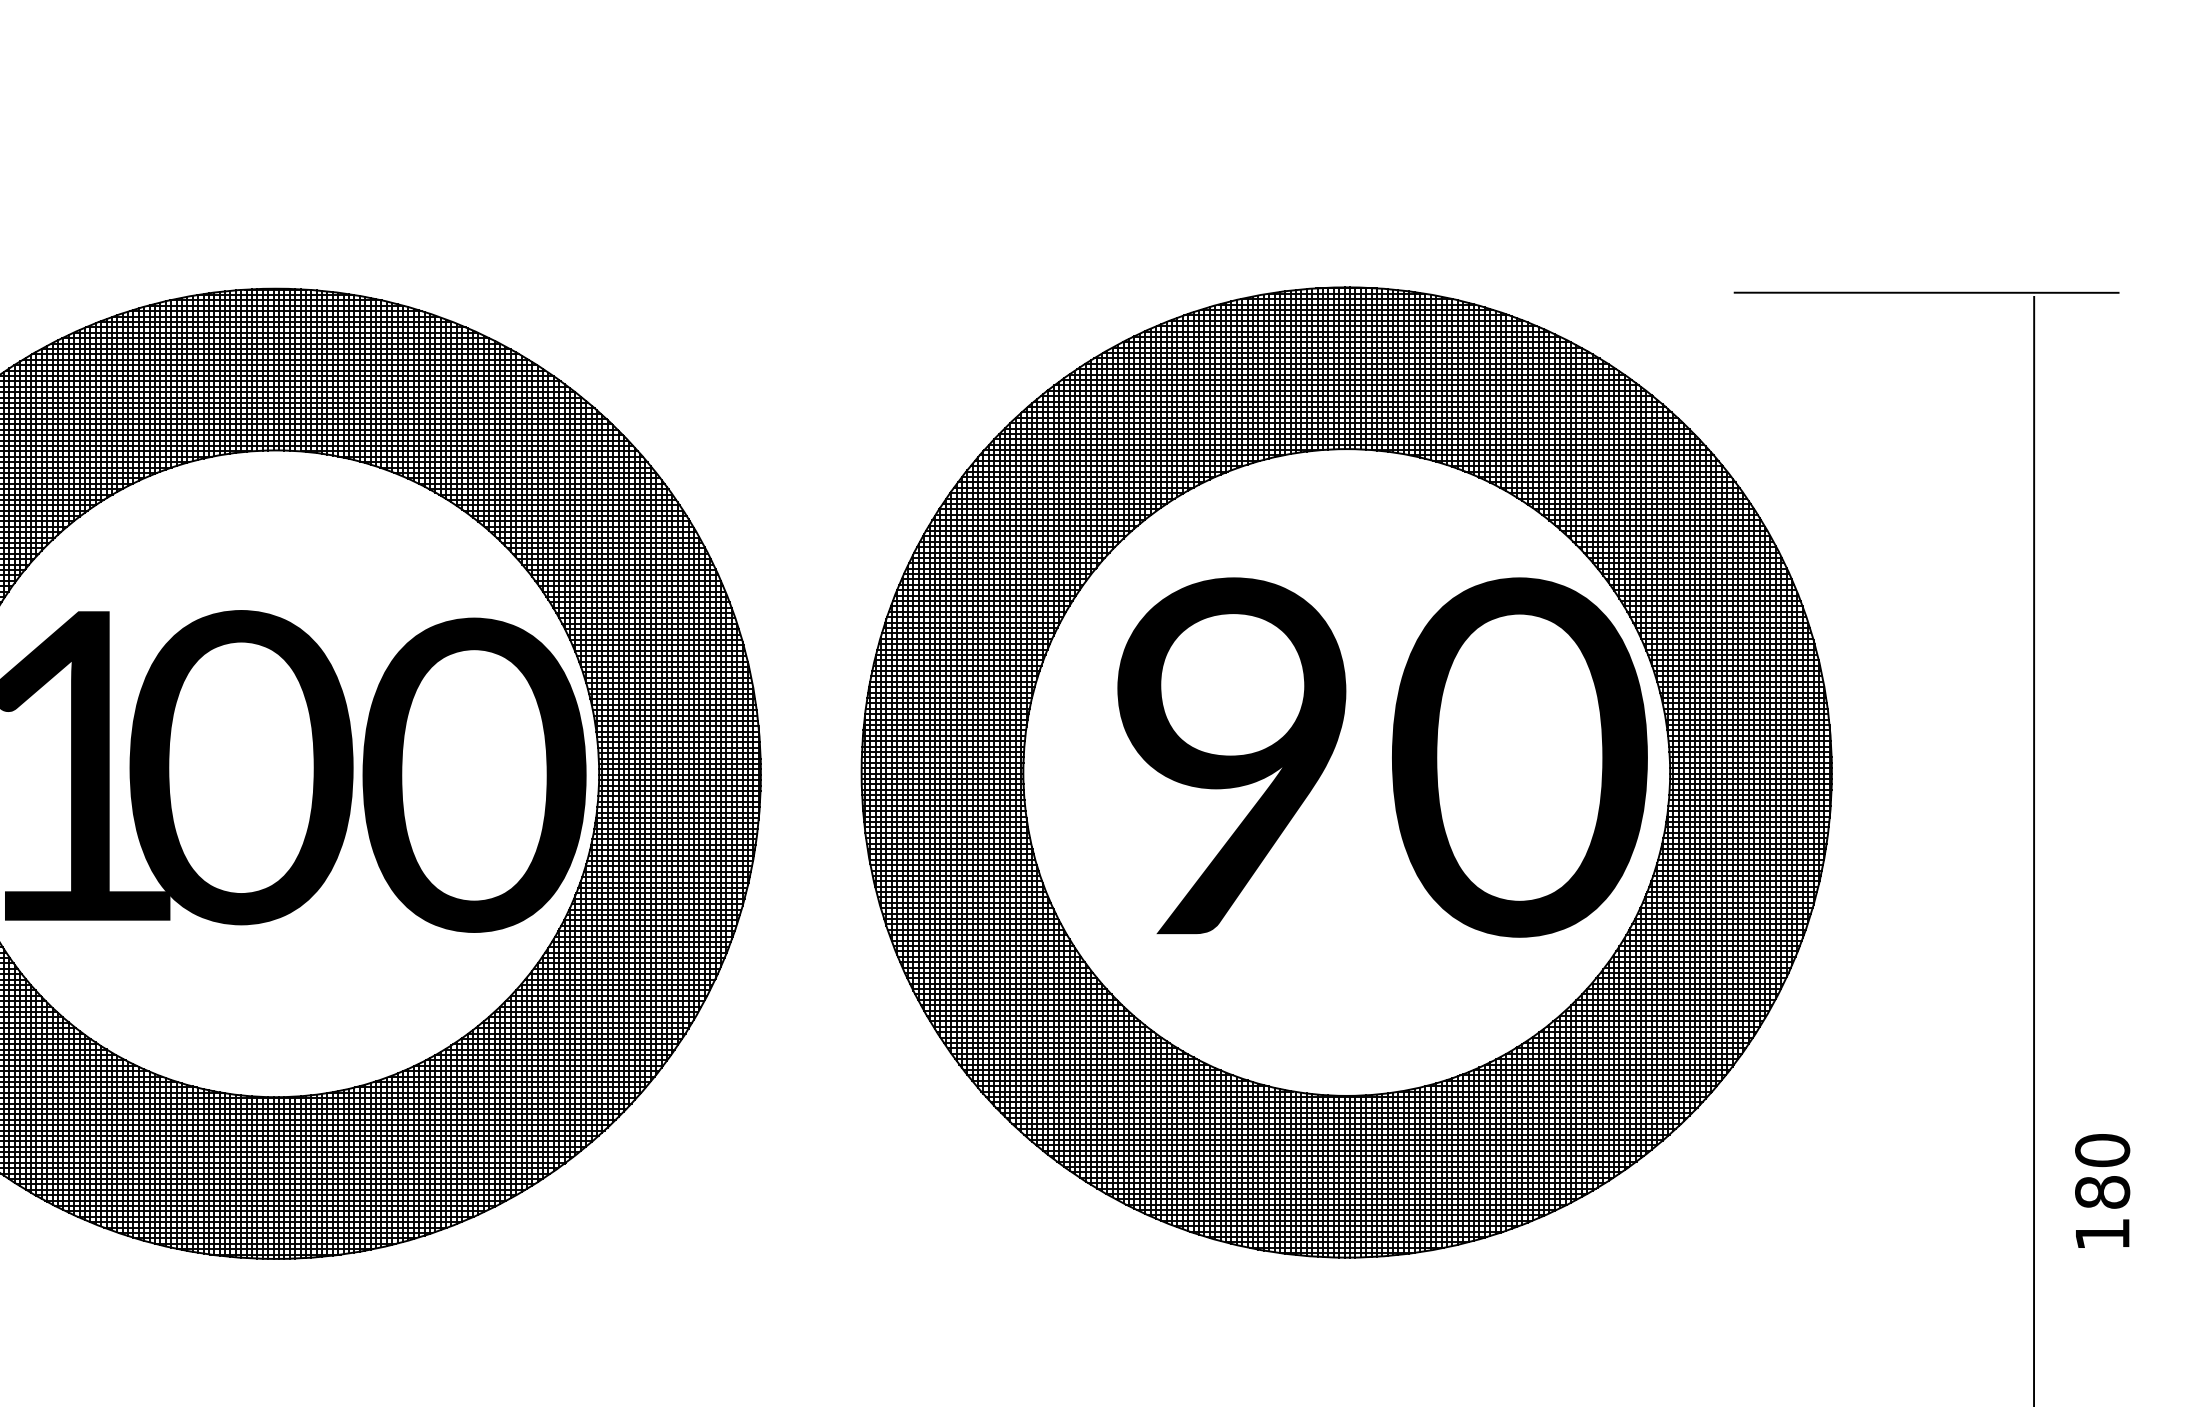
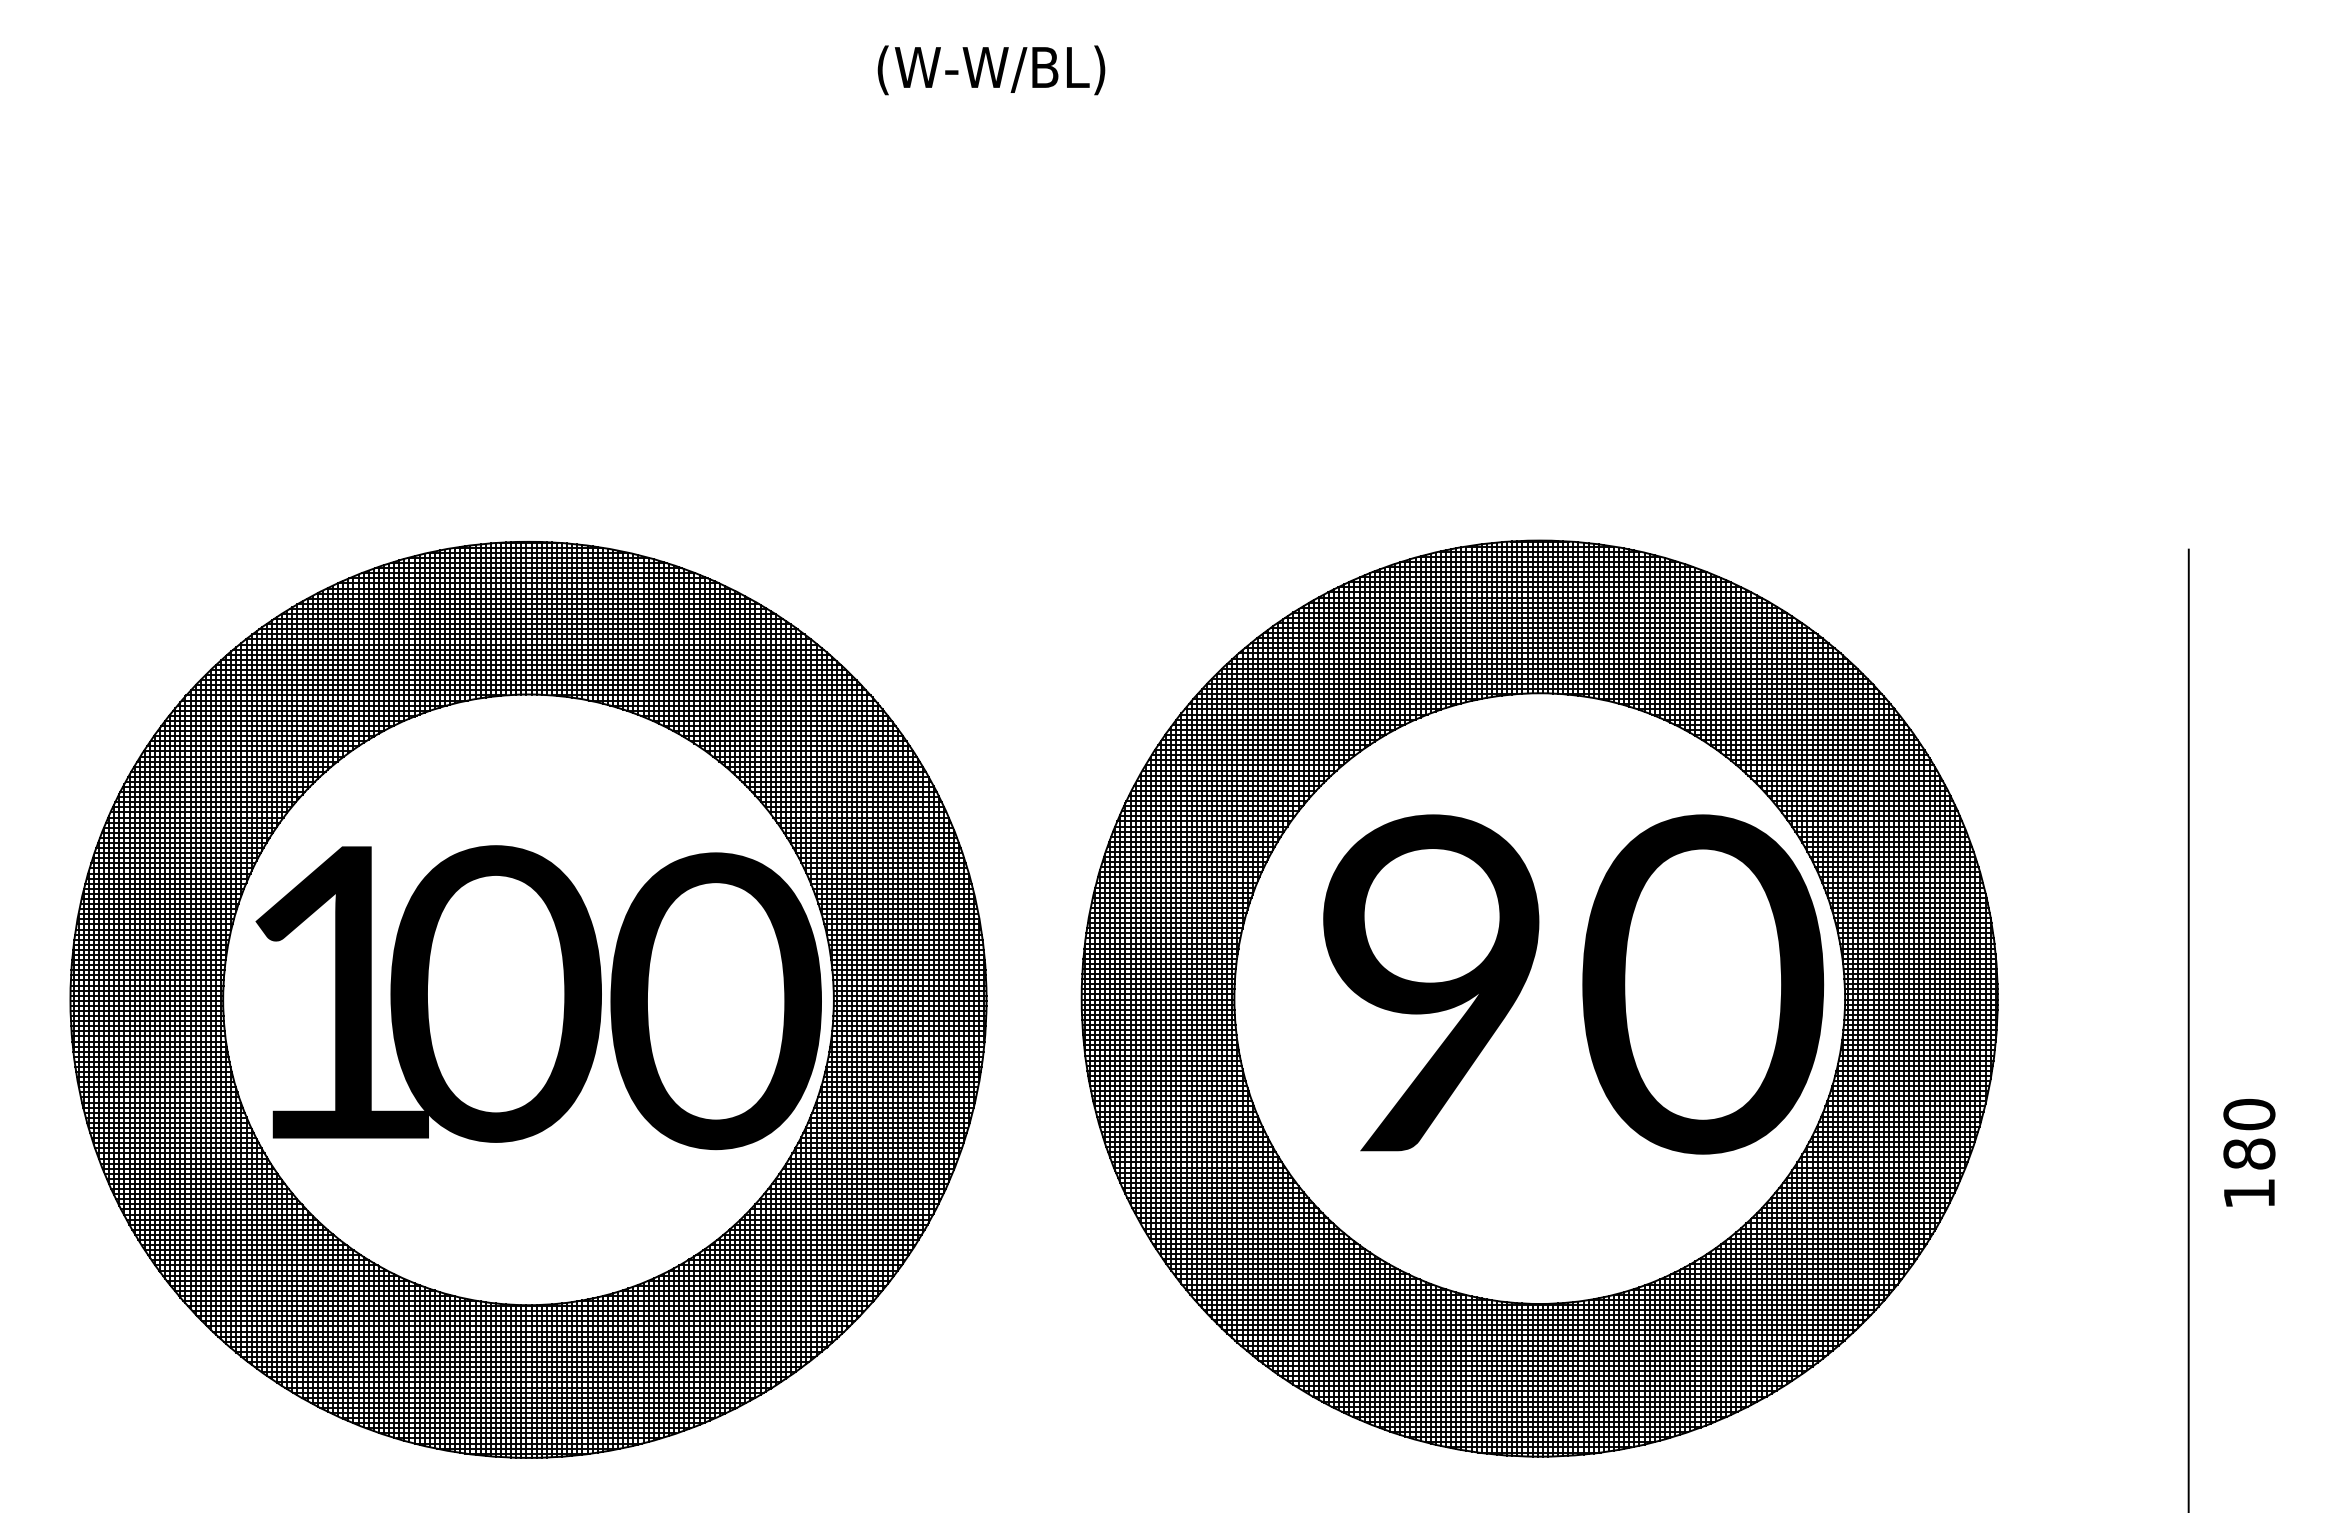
line: (1926, 292) -> (2087, 545), removed
text: (2102, 1190) -> (2249, 1152), moved

